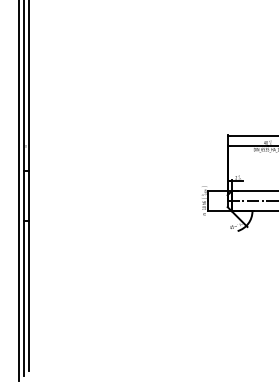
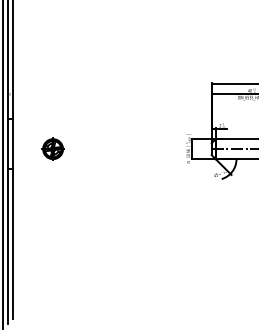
part: (68, 200) -> (52, 148), added

